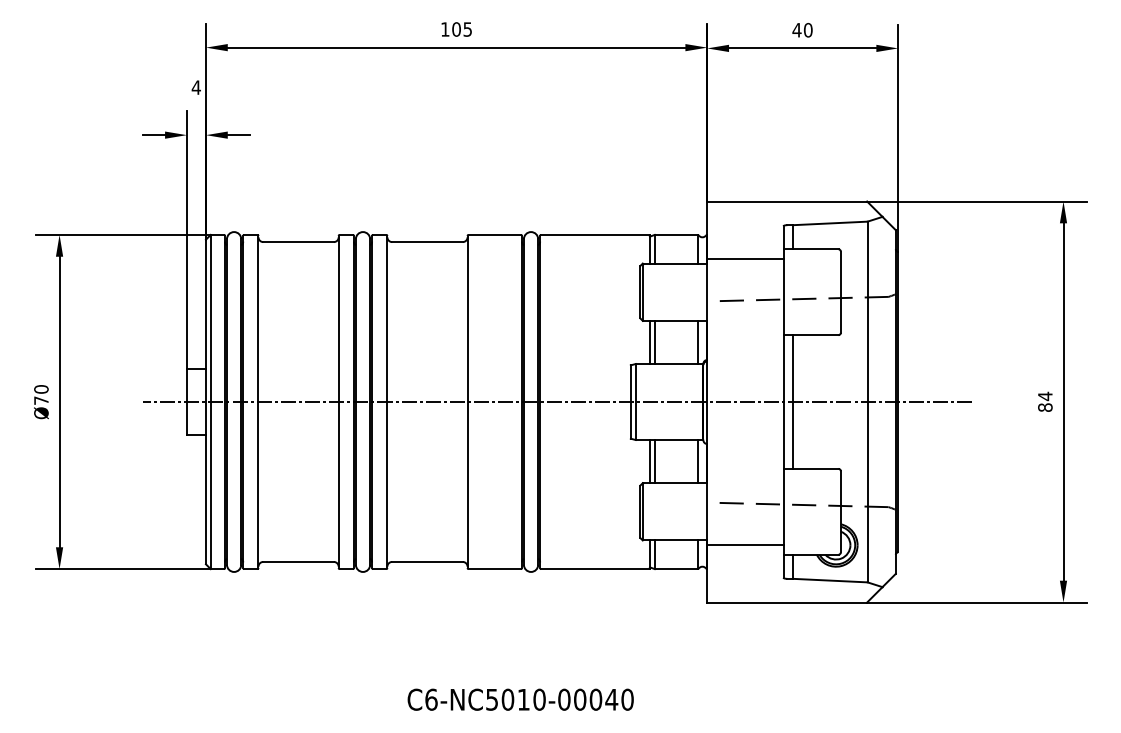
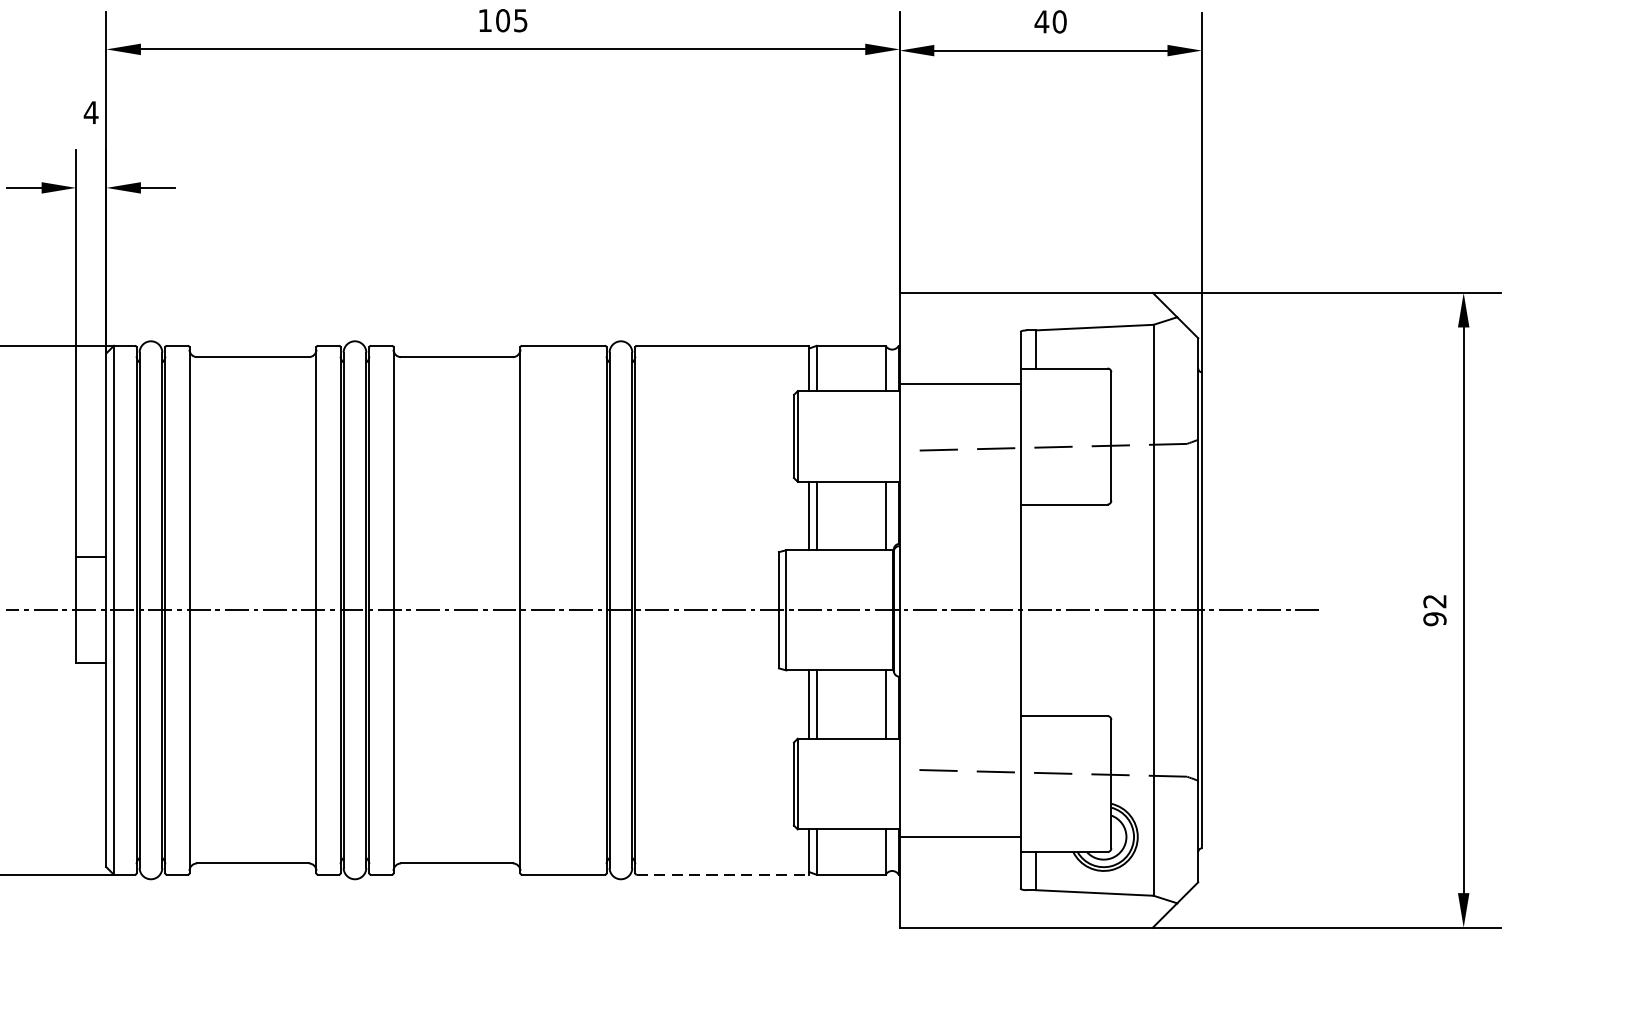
line: (793, 401) -> (1036, 609), removed
text: (1045, 401) -> (1435, 609), 84 -> 92
line: (596, 569) -> (724, 875), solid -> dashed

